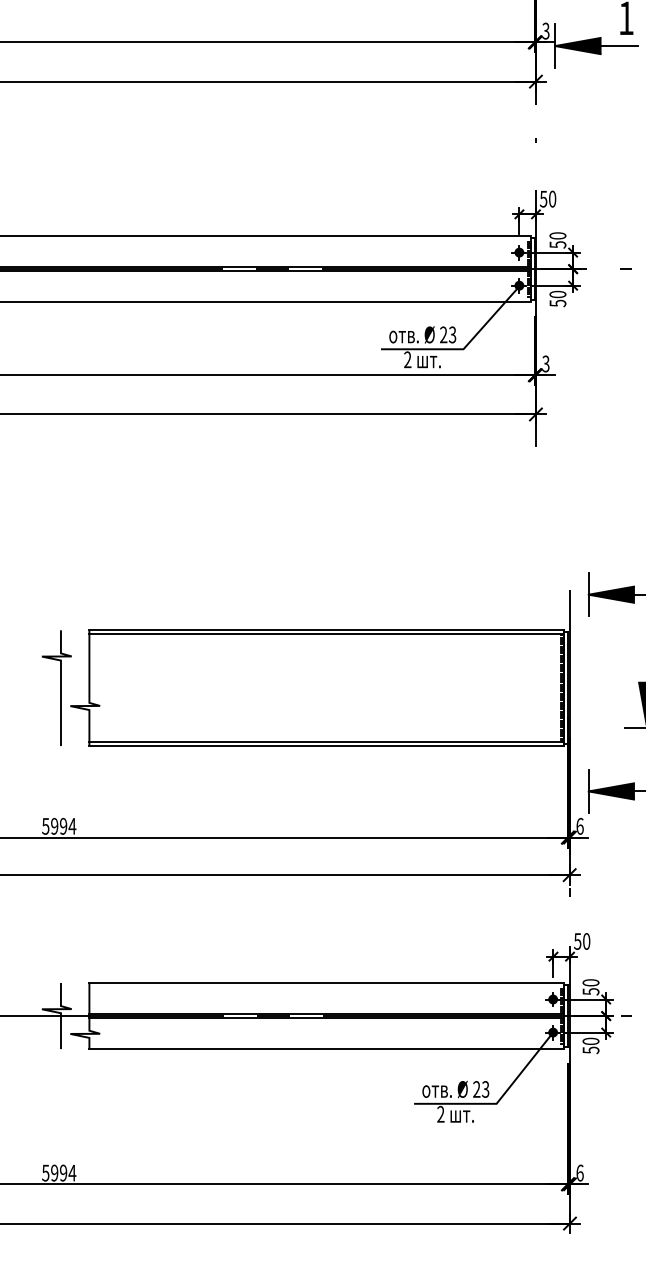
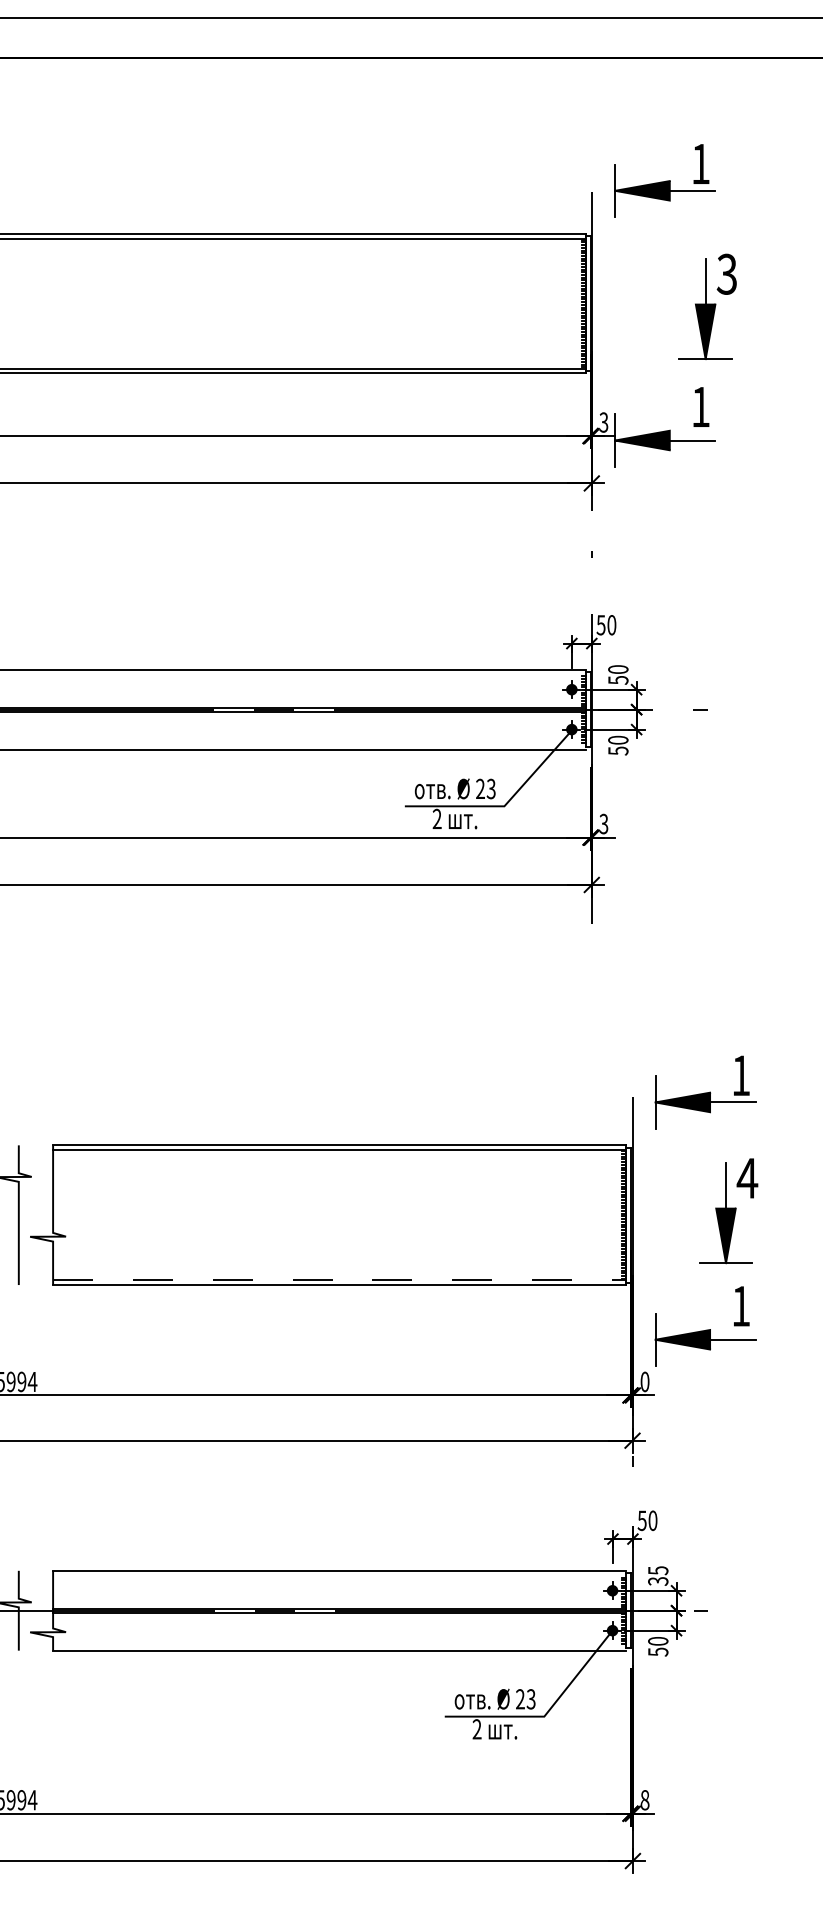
line: (326, 742) -> (339, 1280), solid -> dashed
text: (579, 826) -> (644, 1381), 6 -> 0
text: (591, 986) -> (658, 1575), 50 -> 35
text: (579, 1173) -> (644, 1800), 6 -> 8

